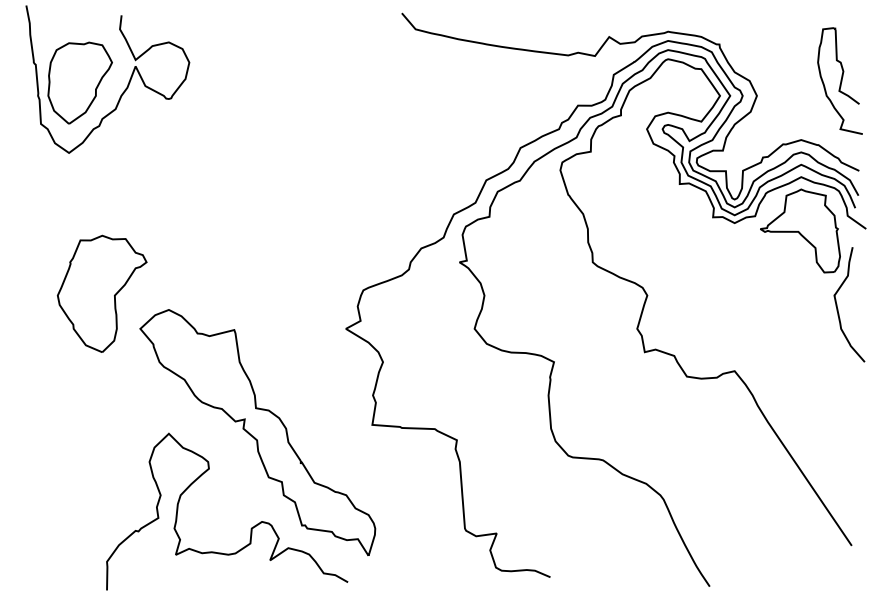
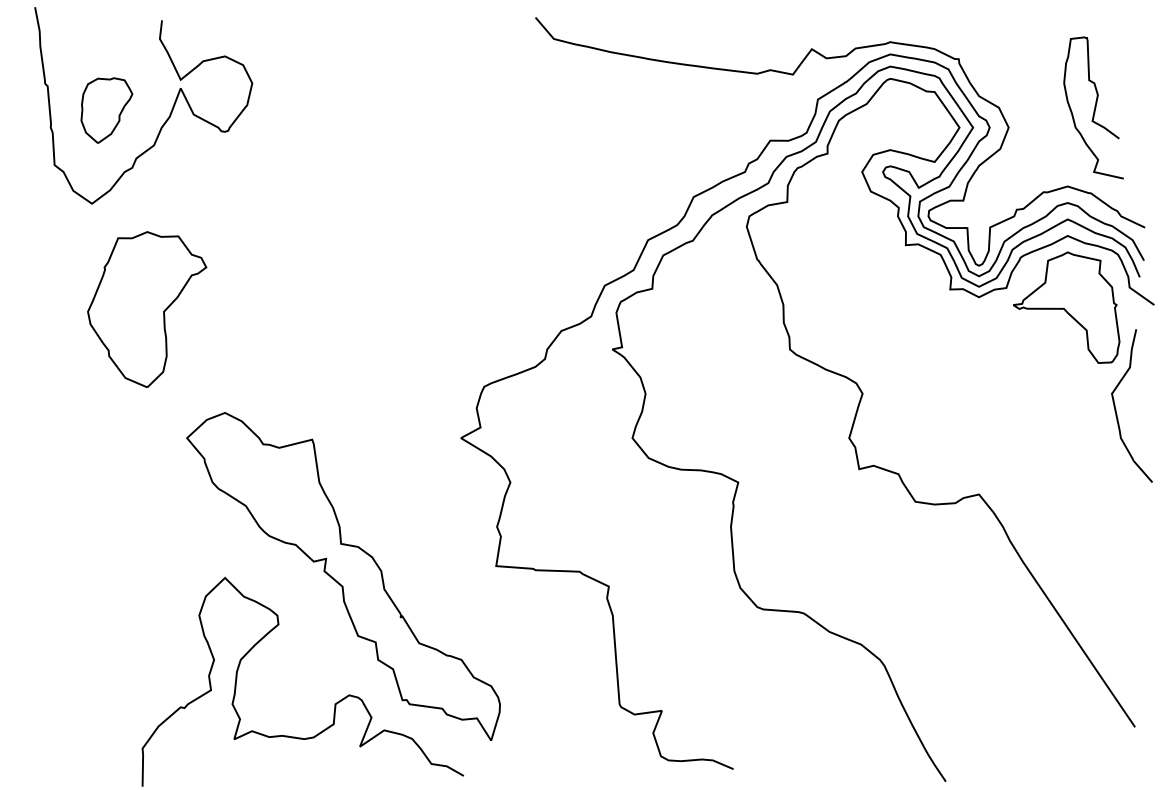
curve: (840, 80) -> (1094, 107), moved
part: (79, 83) -> (106, 110), size x0.6
part: (102, 293) -> (147, 309), moved

